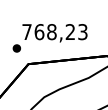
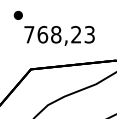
part: (16, 48) -> (17, 15), moved

